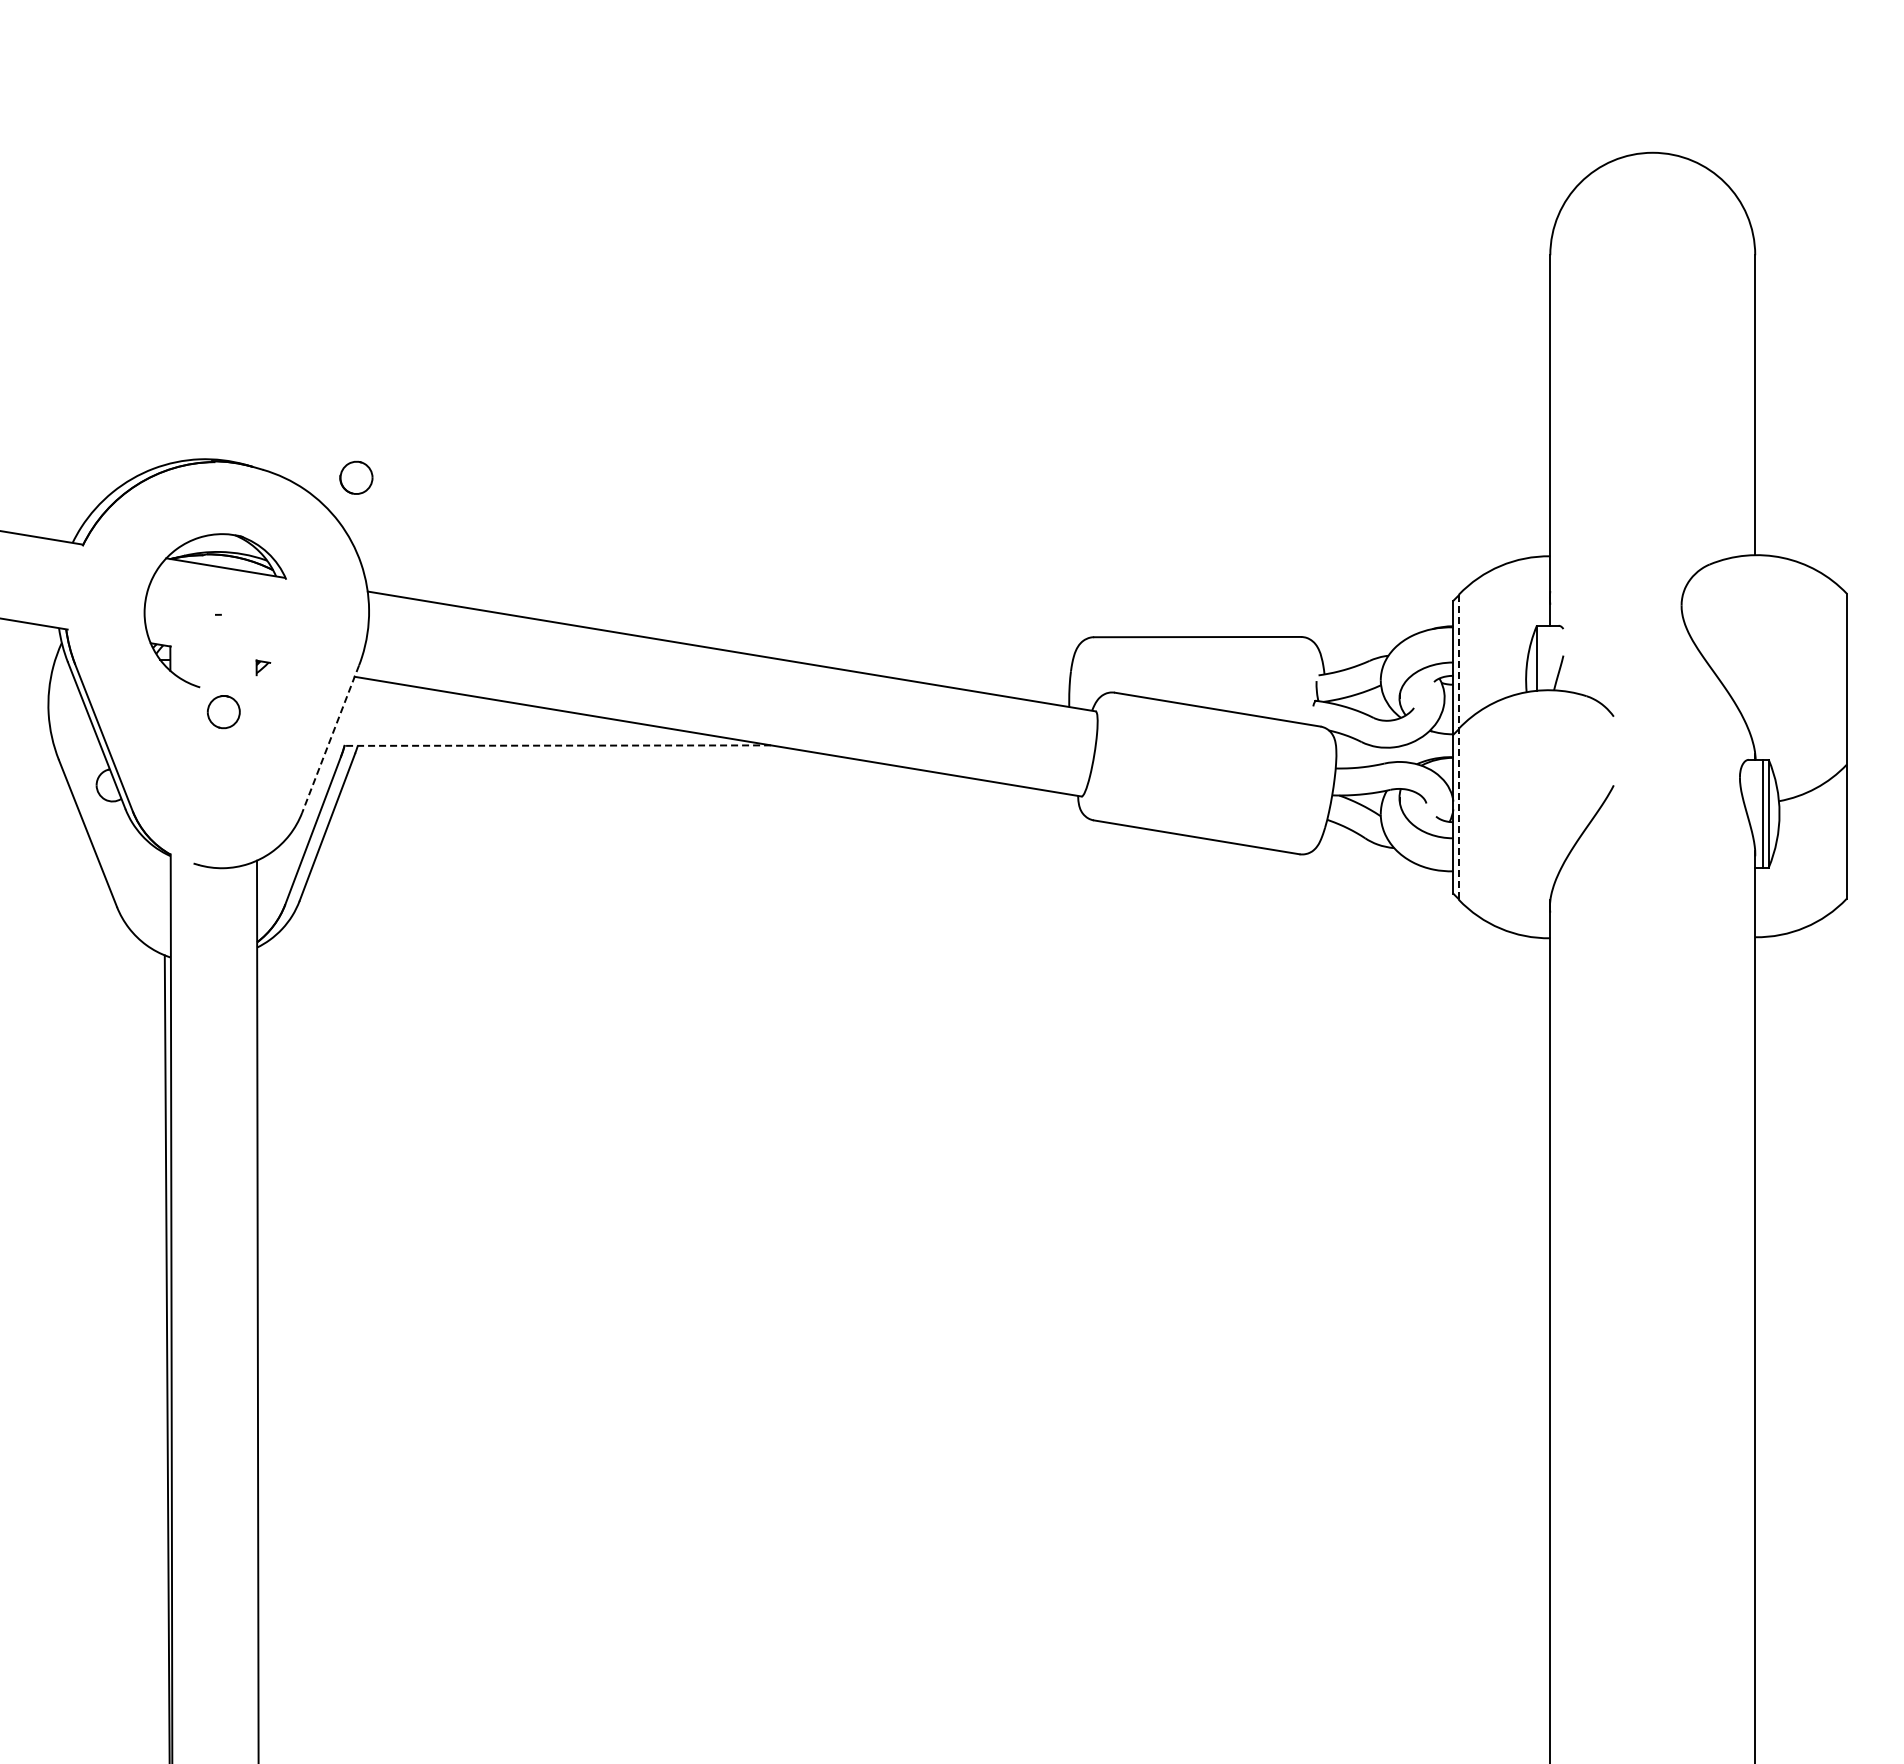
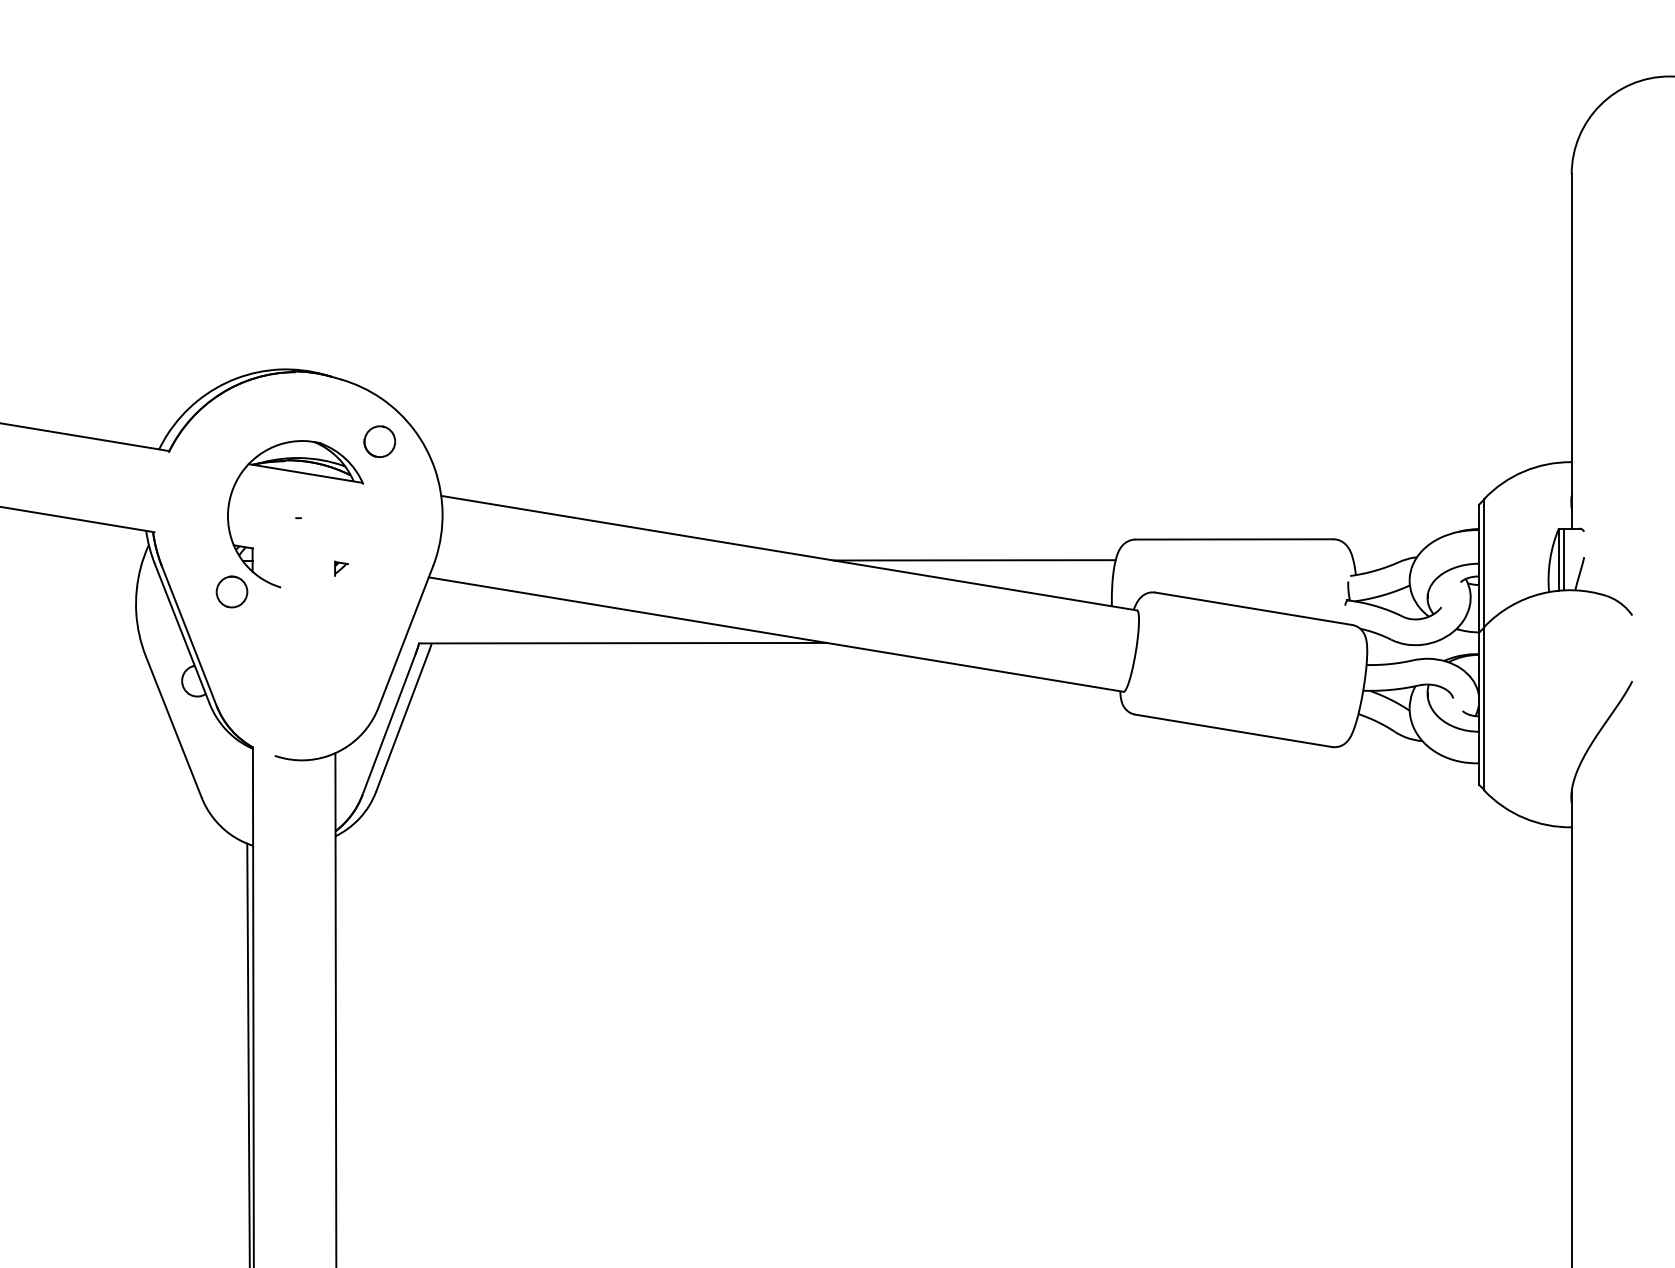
part: (356, 477) -> (379, 441), moved
line: (1542, 657) -> (1564, 558), added
line: (925, 658) -> (974, 559), added
part: (223, 712) -> (231, 592), moved
line: (330, 739) -> (405, 637), dashed -> solid
line: (558, 745) -> (623, 643), dashed -> solid
line: (1458, 747) -> (1483, 644), dashed -> solid

